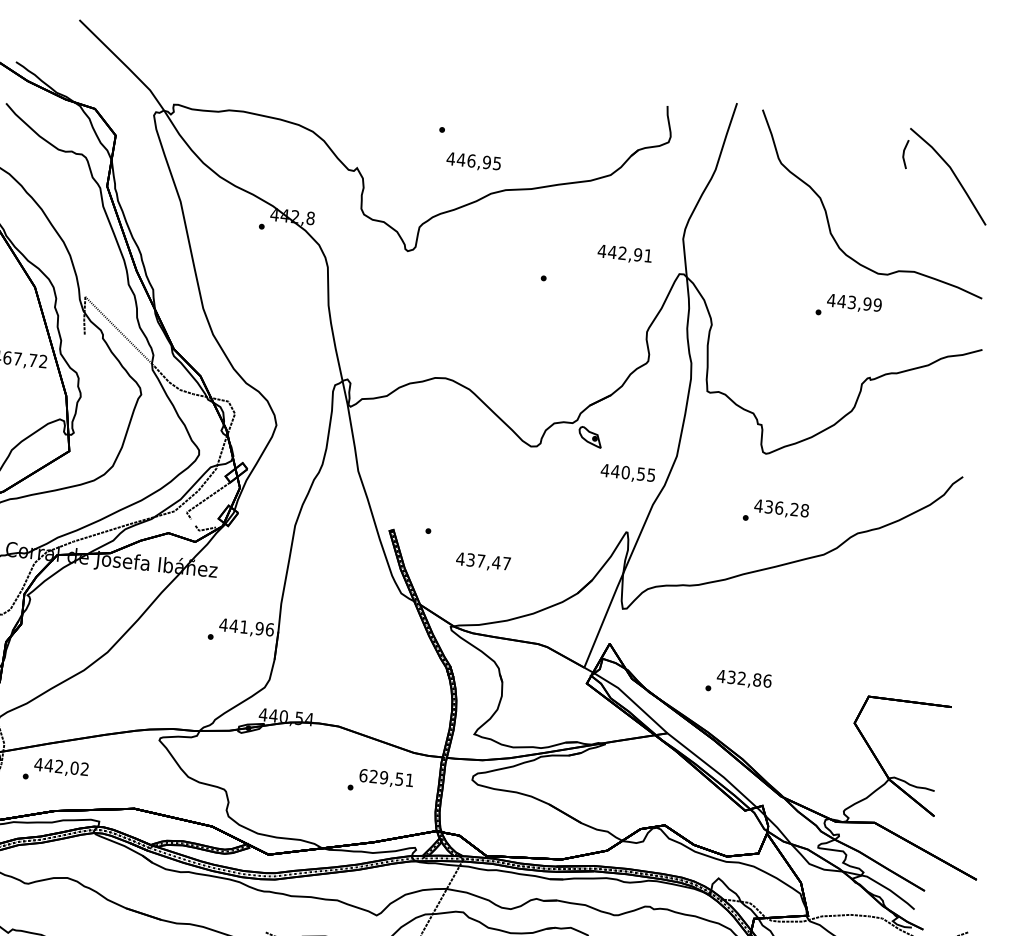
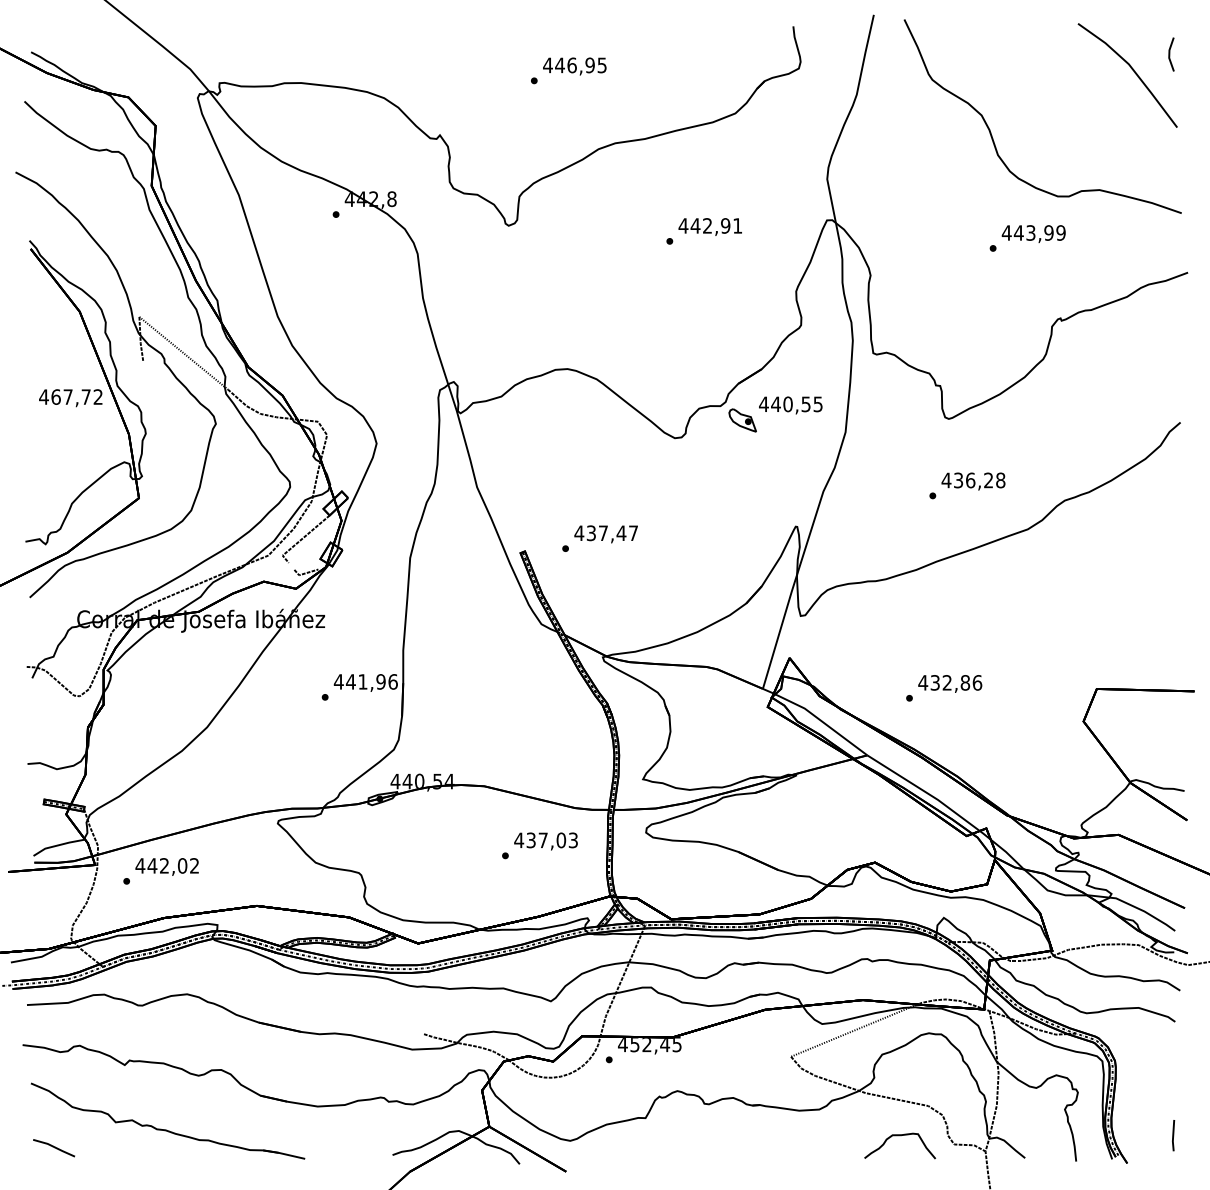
line: (904, 154) -> (1170, 54), moved
text: (473, 162) -> (574, 66), moved
text: (624, 253) -> (709, 226), moved
text: (627, 473) -> (790, 405), moved
text: (482, 562) -> (605, 534), moved
text: (385, 777) -> (545, 840), 629,51 -> 437,03

